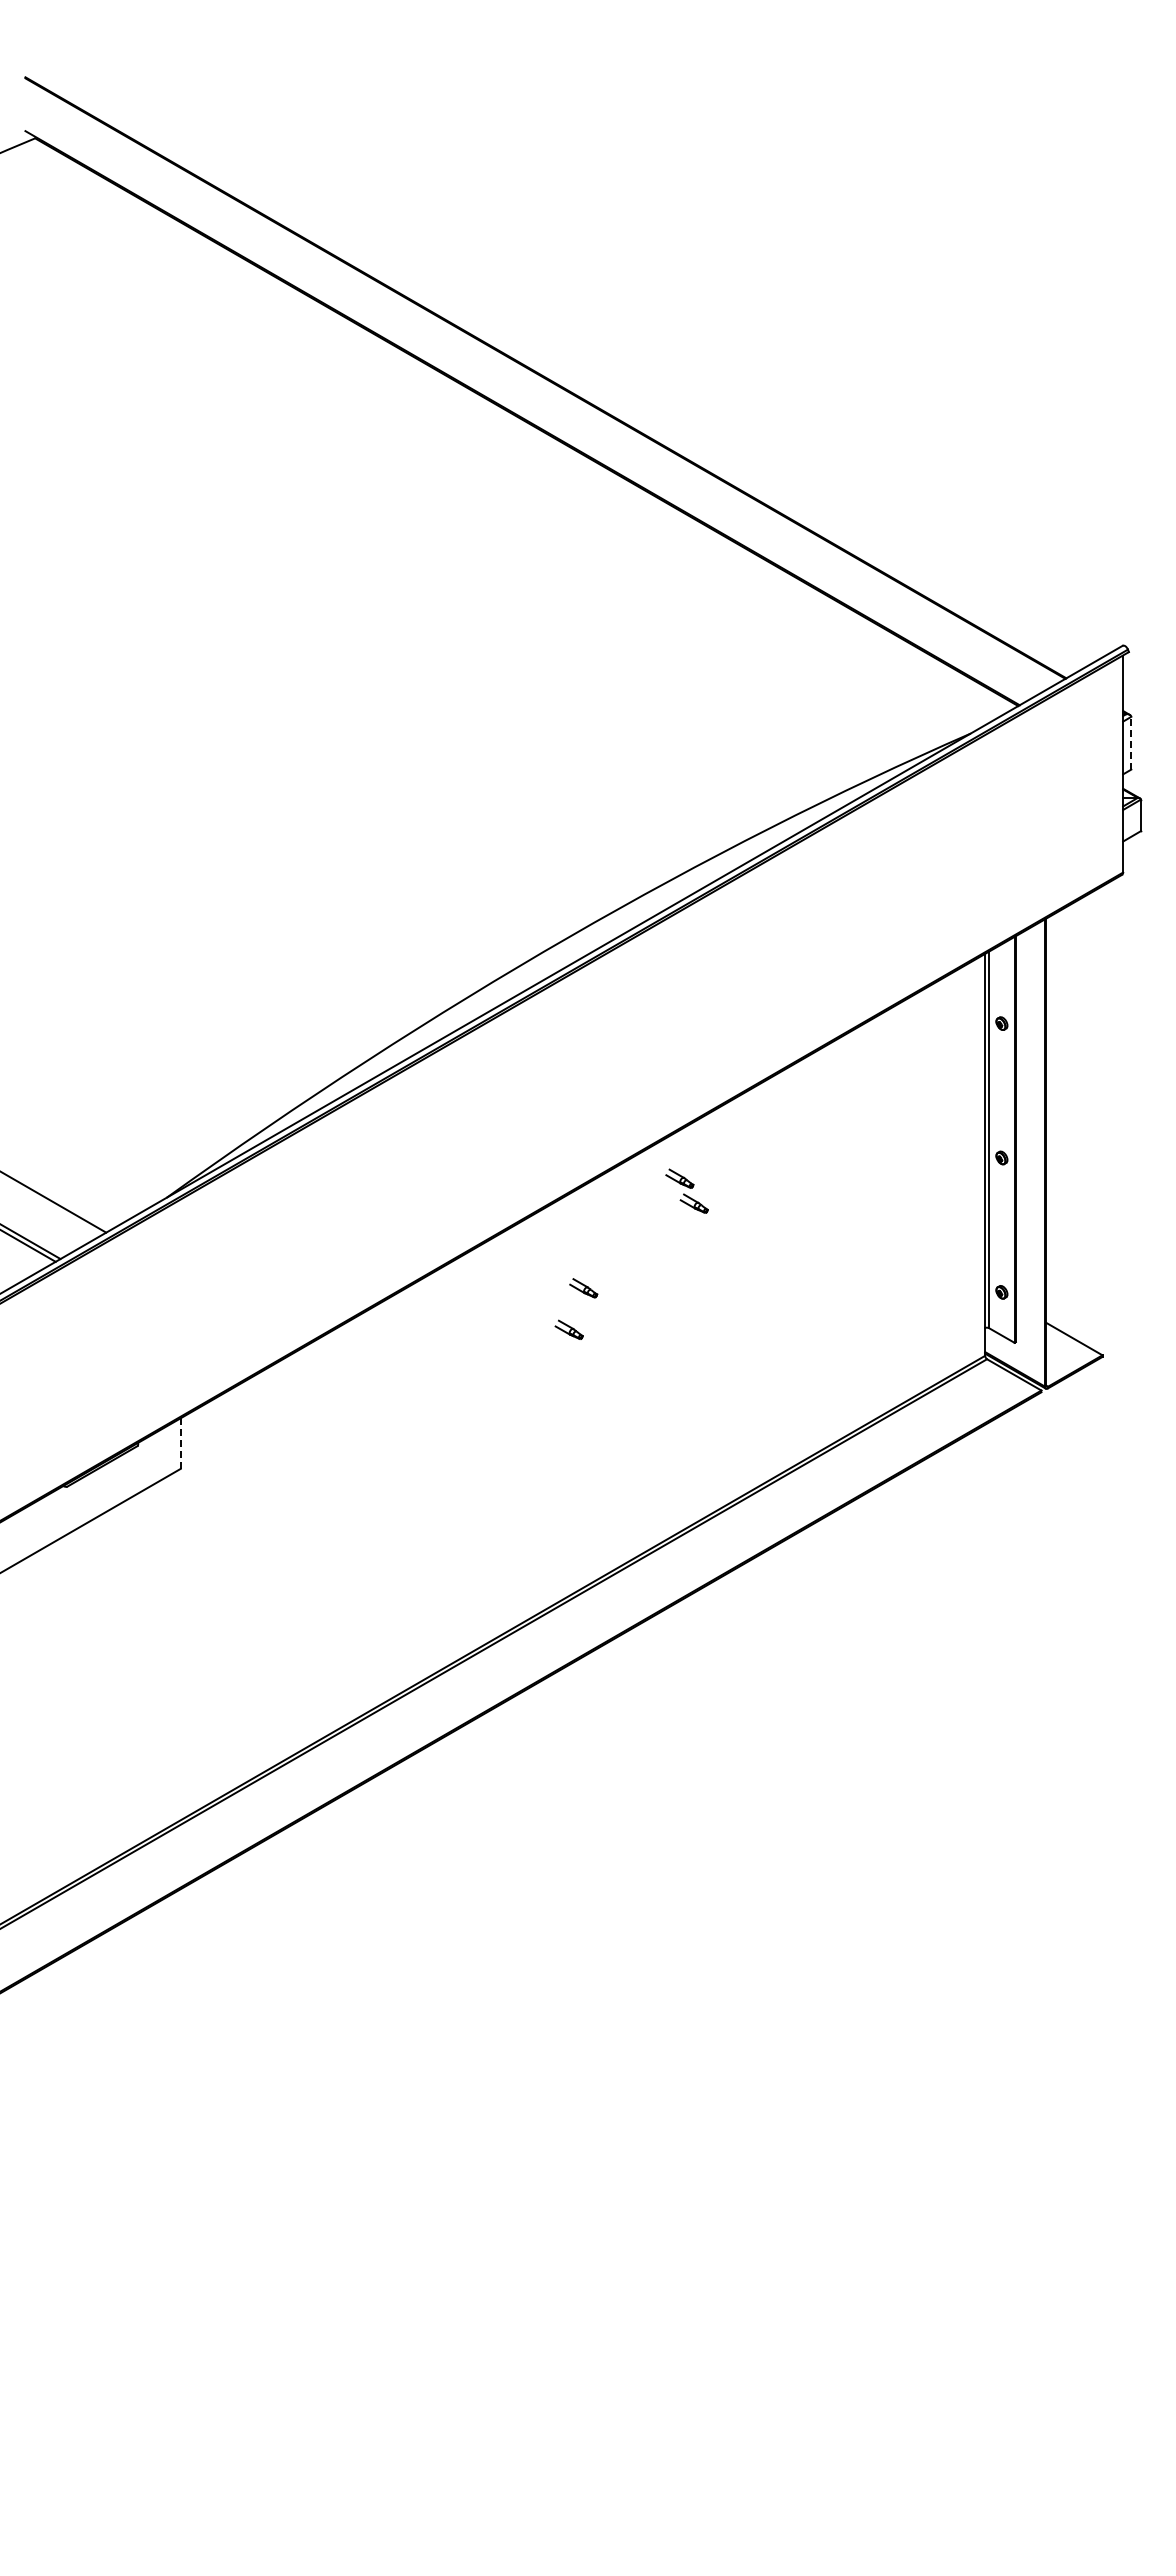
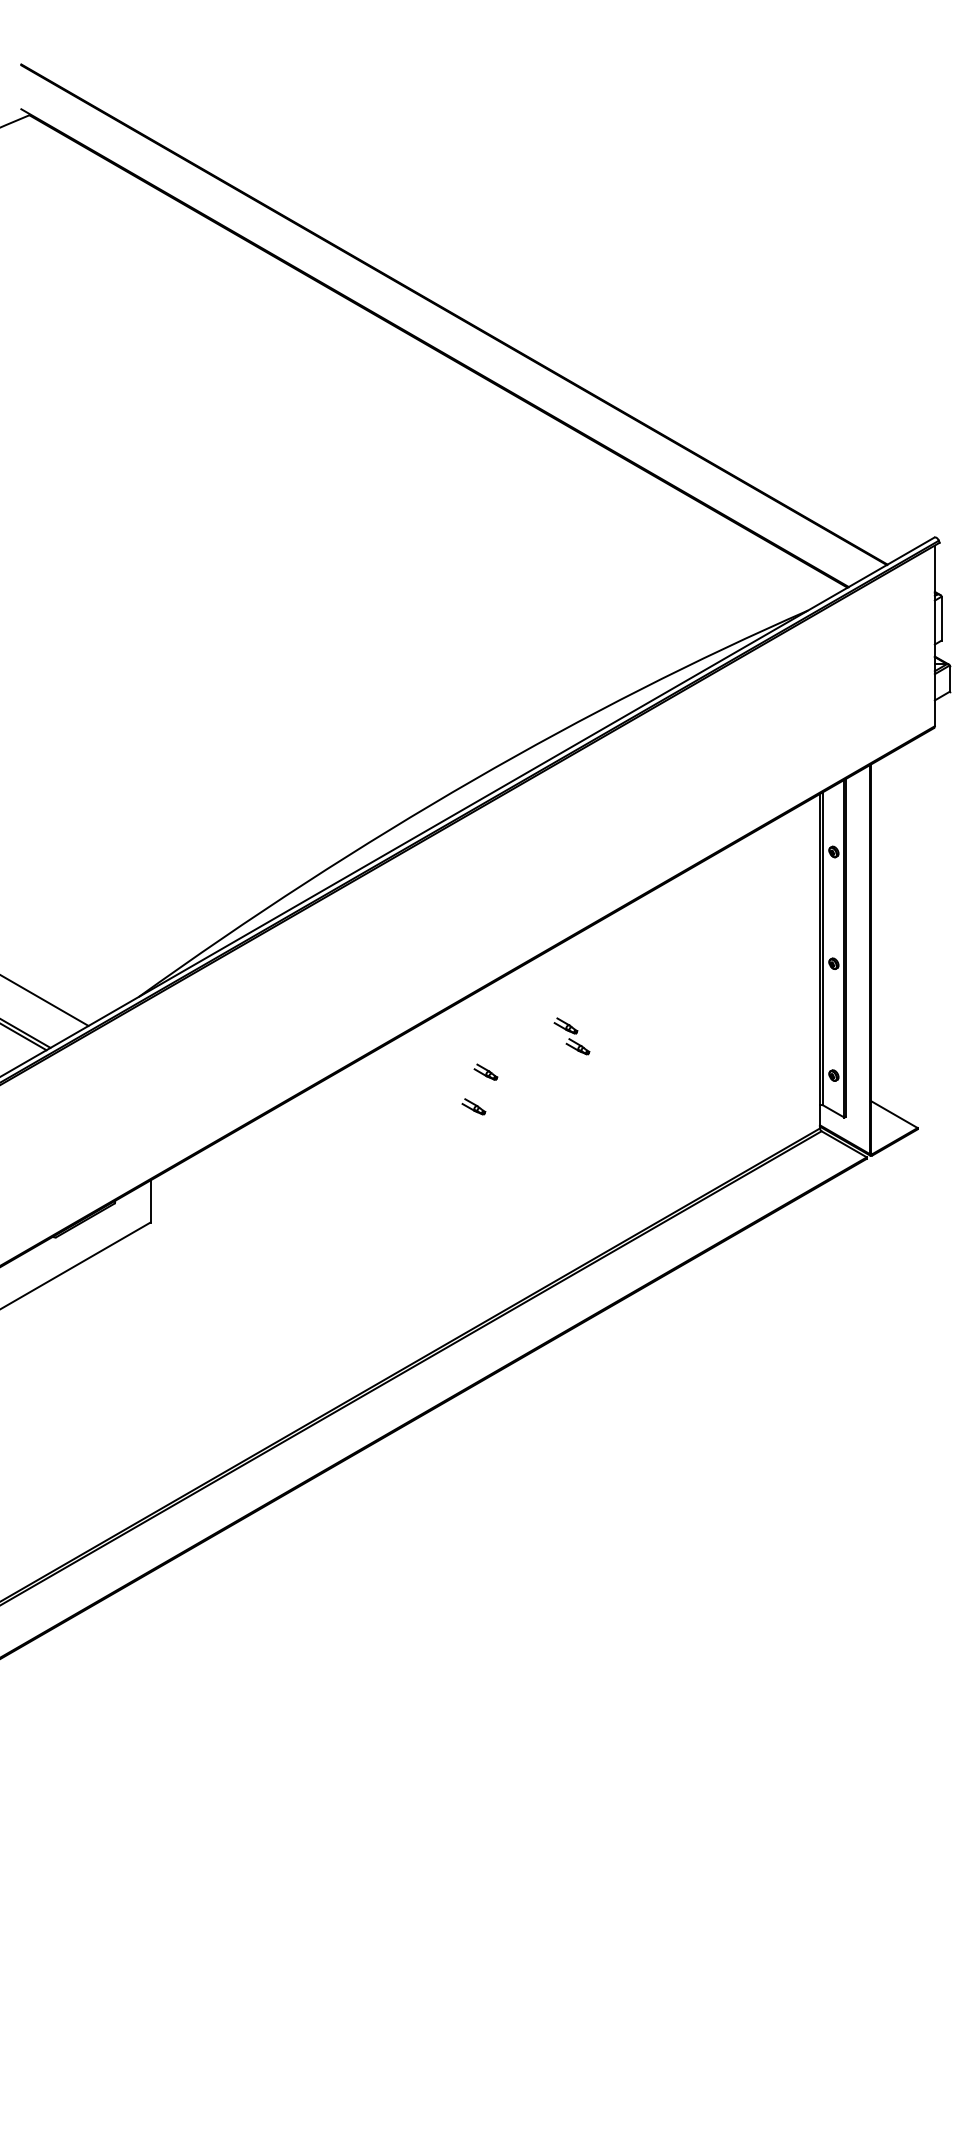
line: (1131, 742) -> (941, 618), dashed -> solid
part: (686, 1190) -> (571, 1035), moved
line: (180, 1444) -> (150, 1202), dashed -> solid

